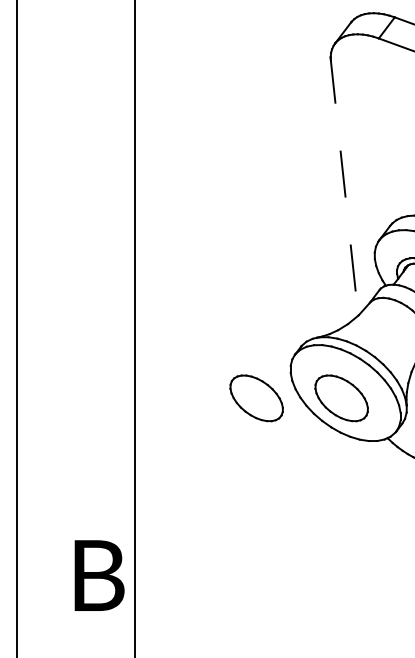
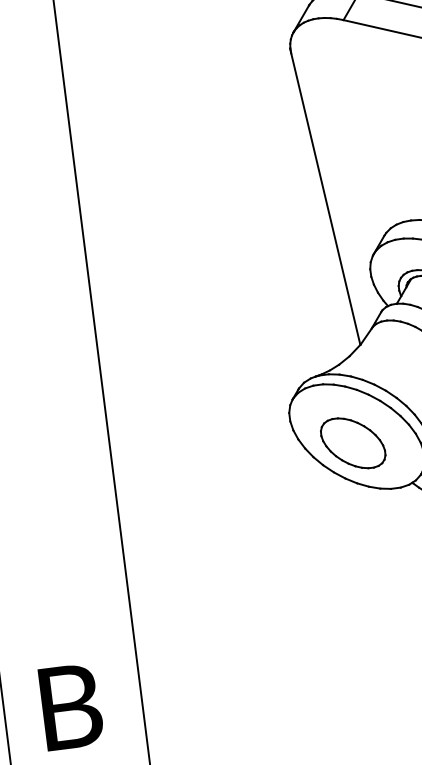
line: (344, 186) -> (325, 196), dashed -> solid
part: (256, 398) -> (254, 455), removed
text: (99, 575) -> (71, 706), moved

